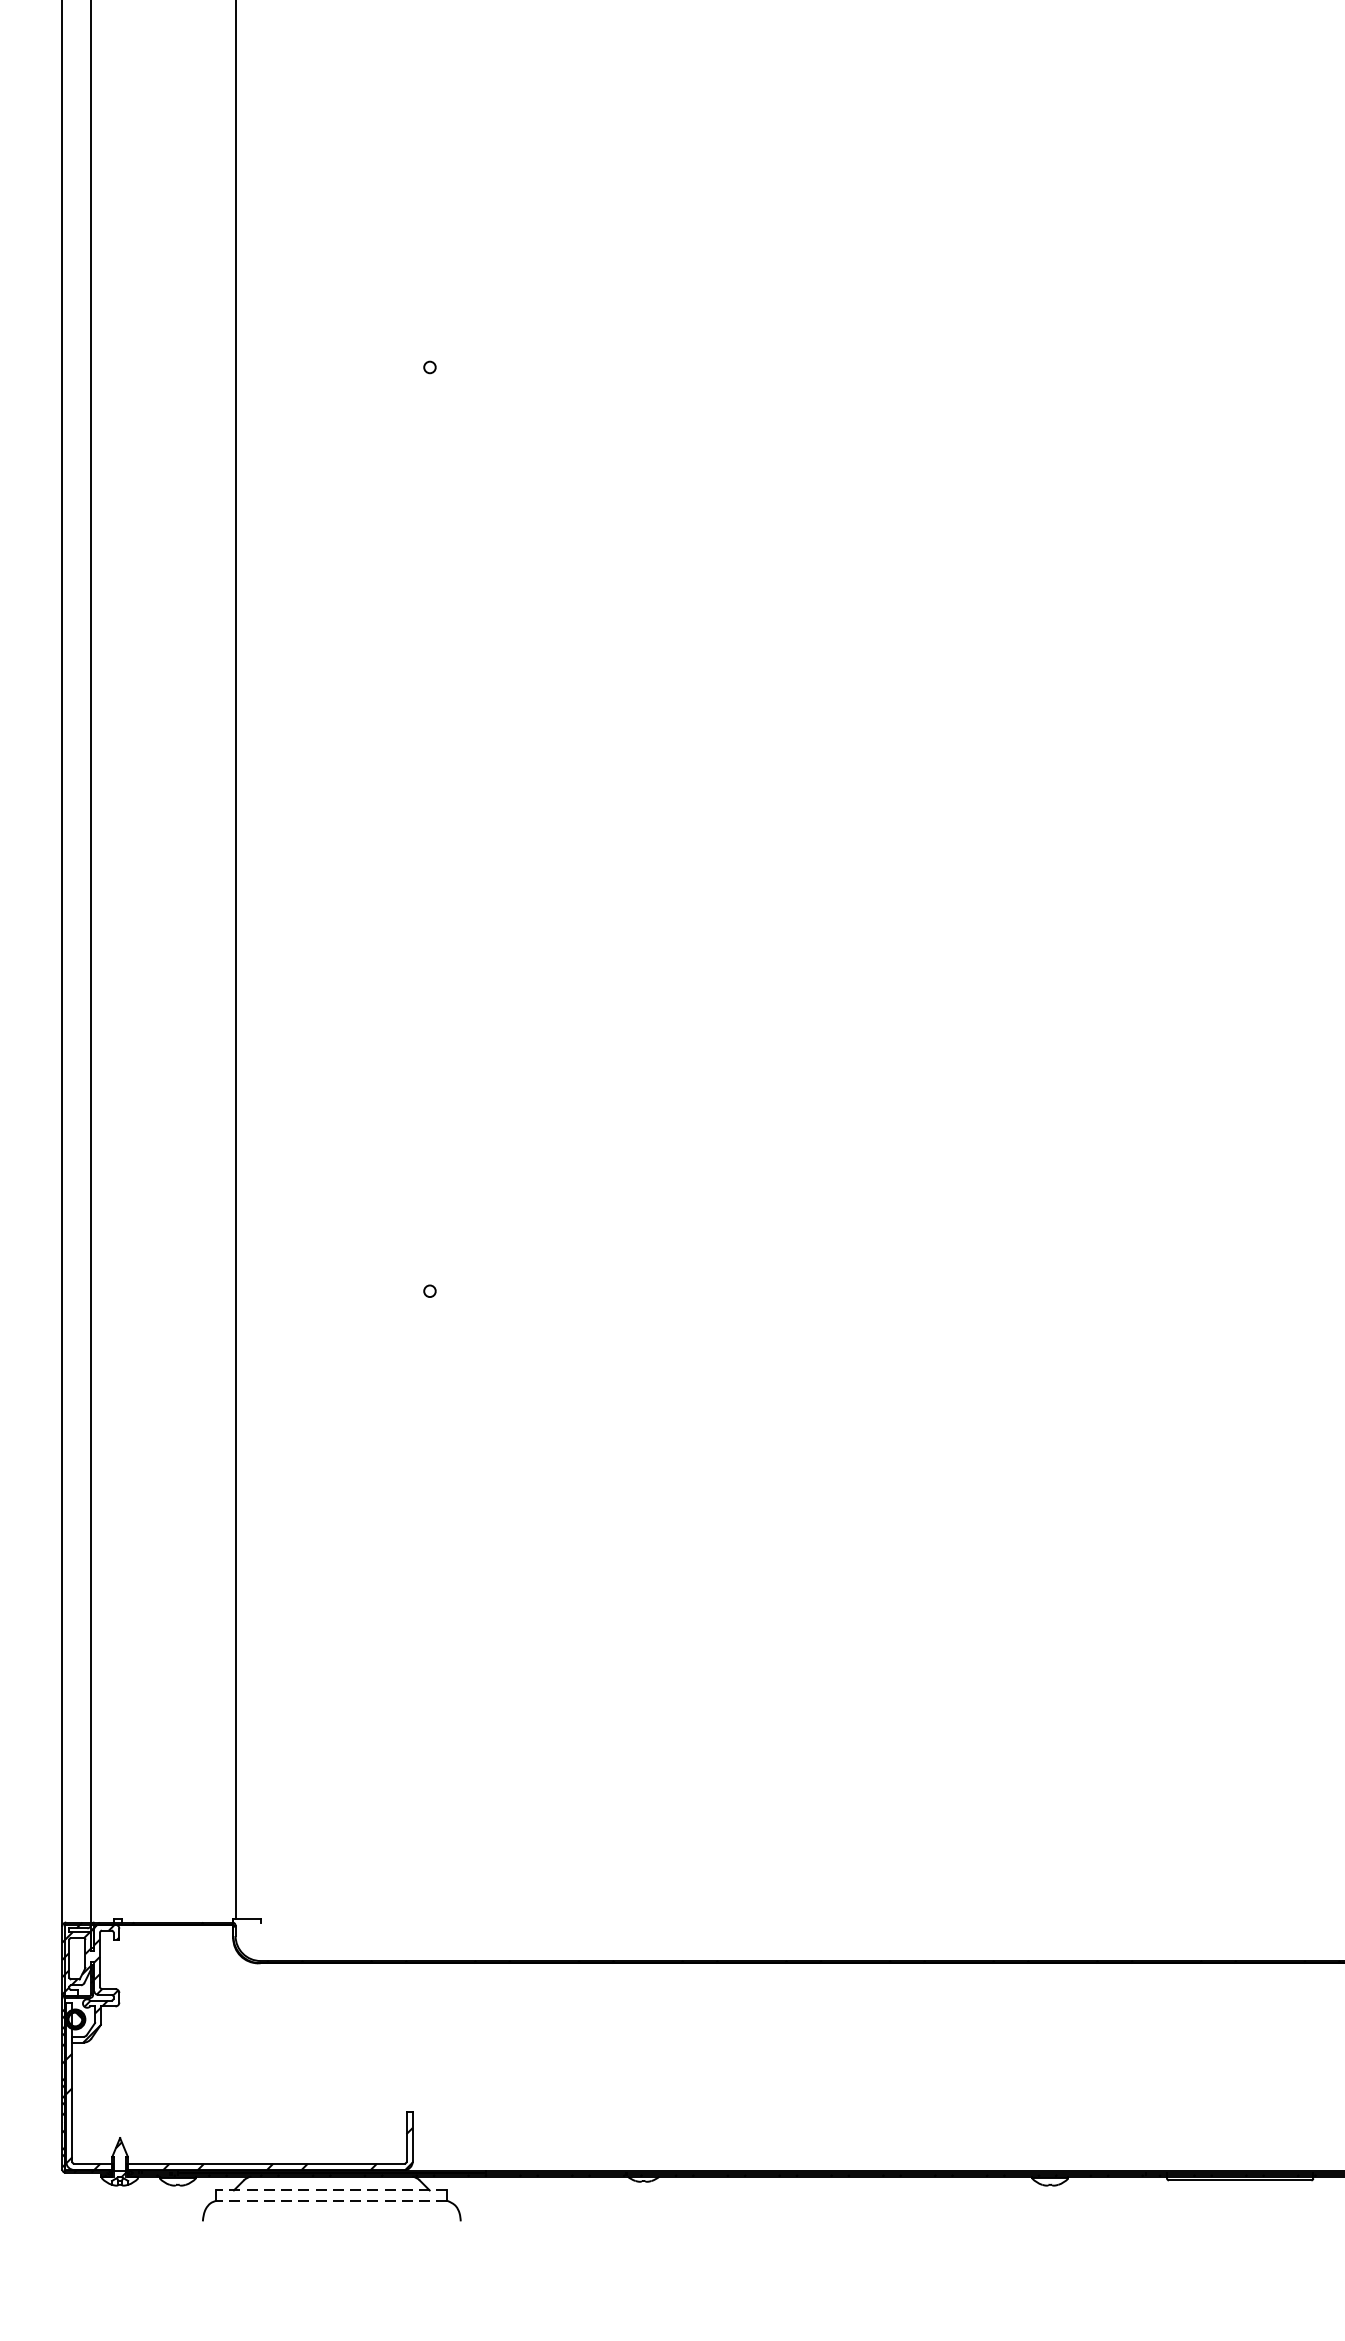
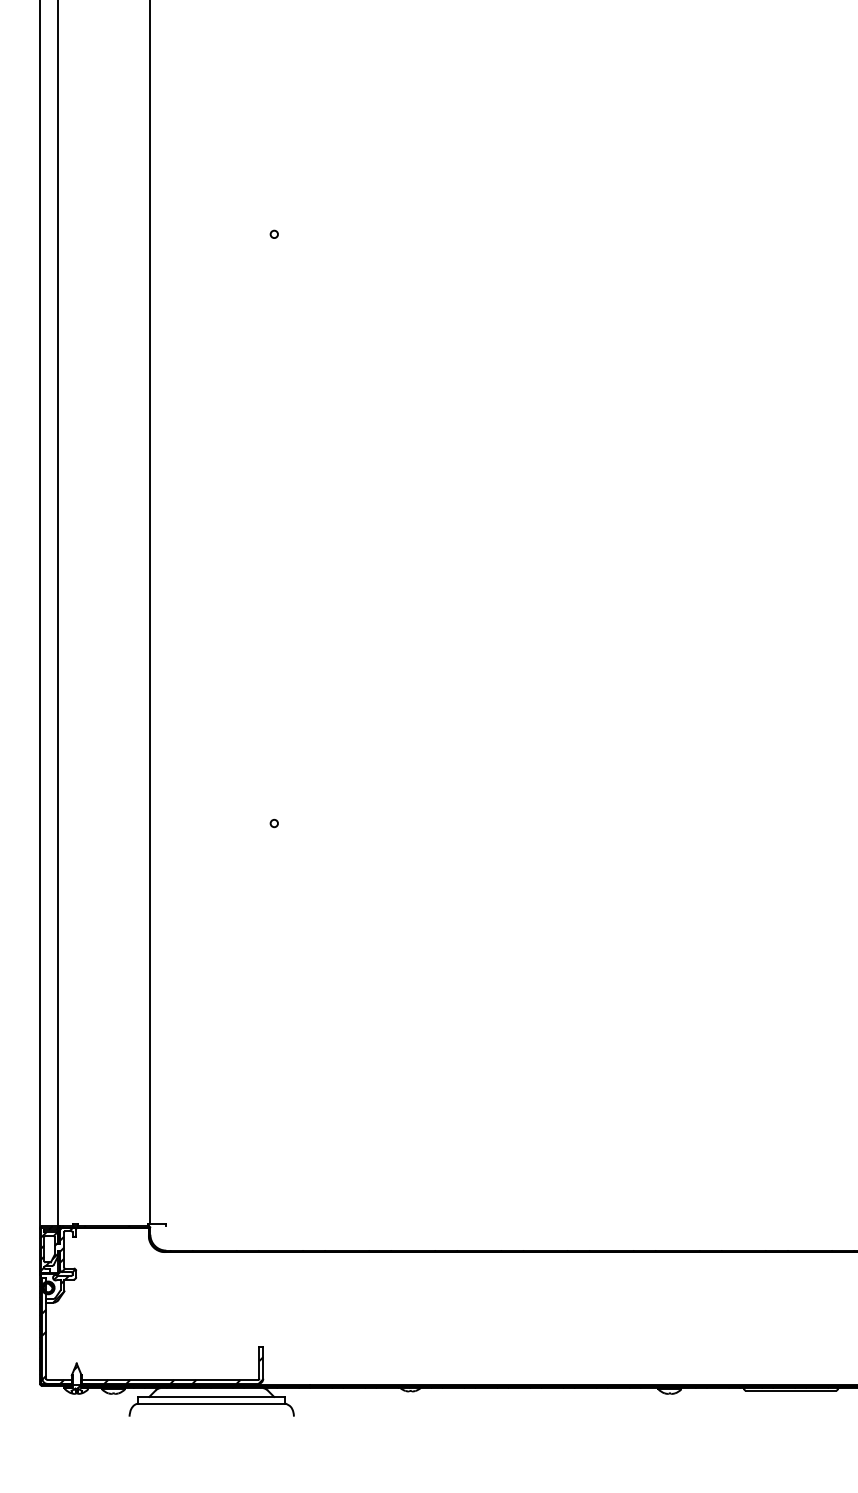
line: (331, 2189) -> (211, 1396), dashed -> solid
line: (331, 2200) -> (211, 1403), dashed -> solid

